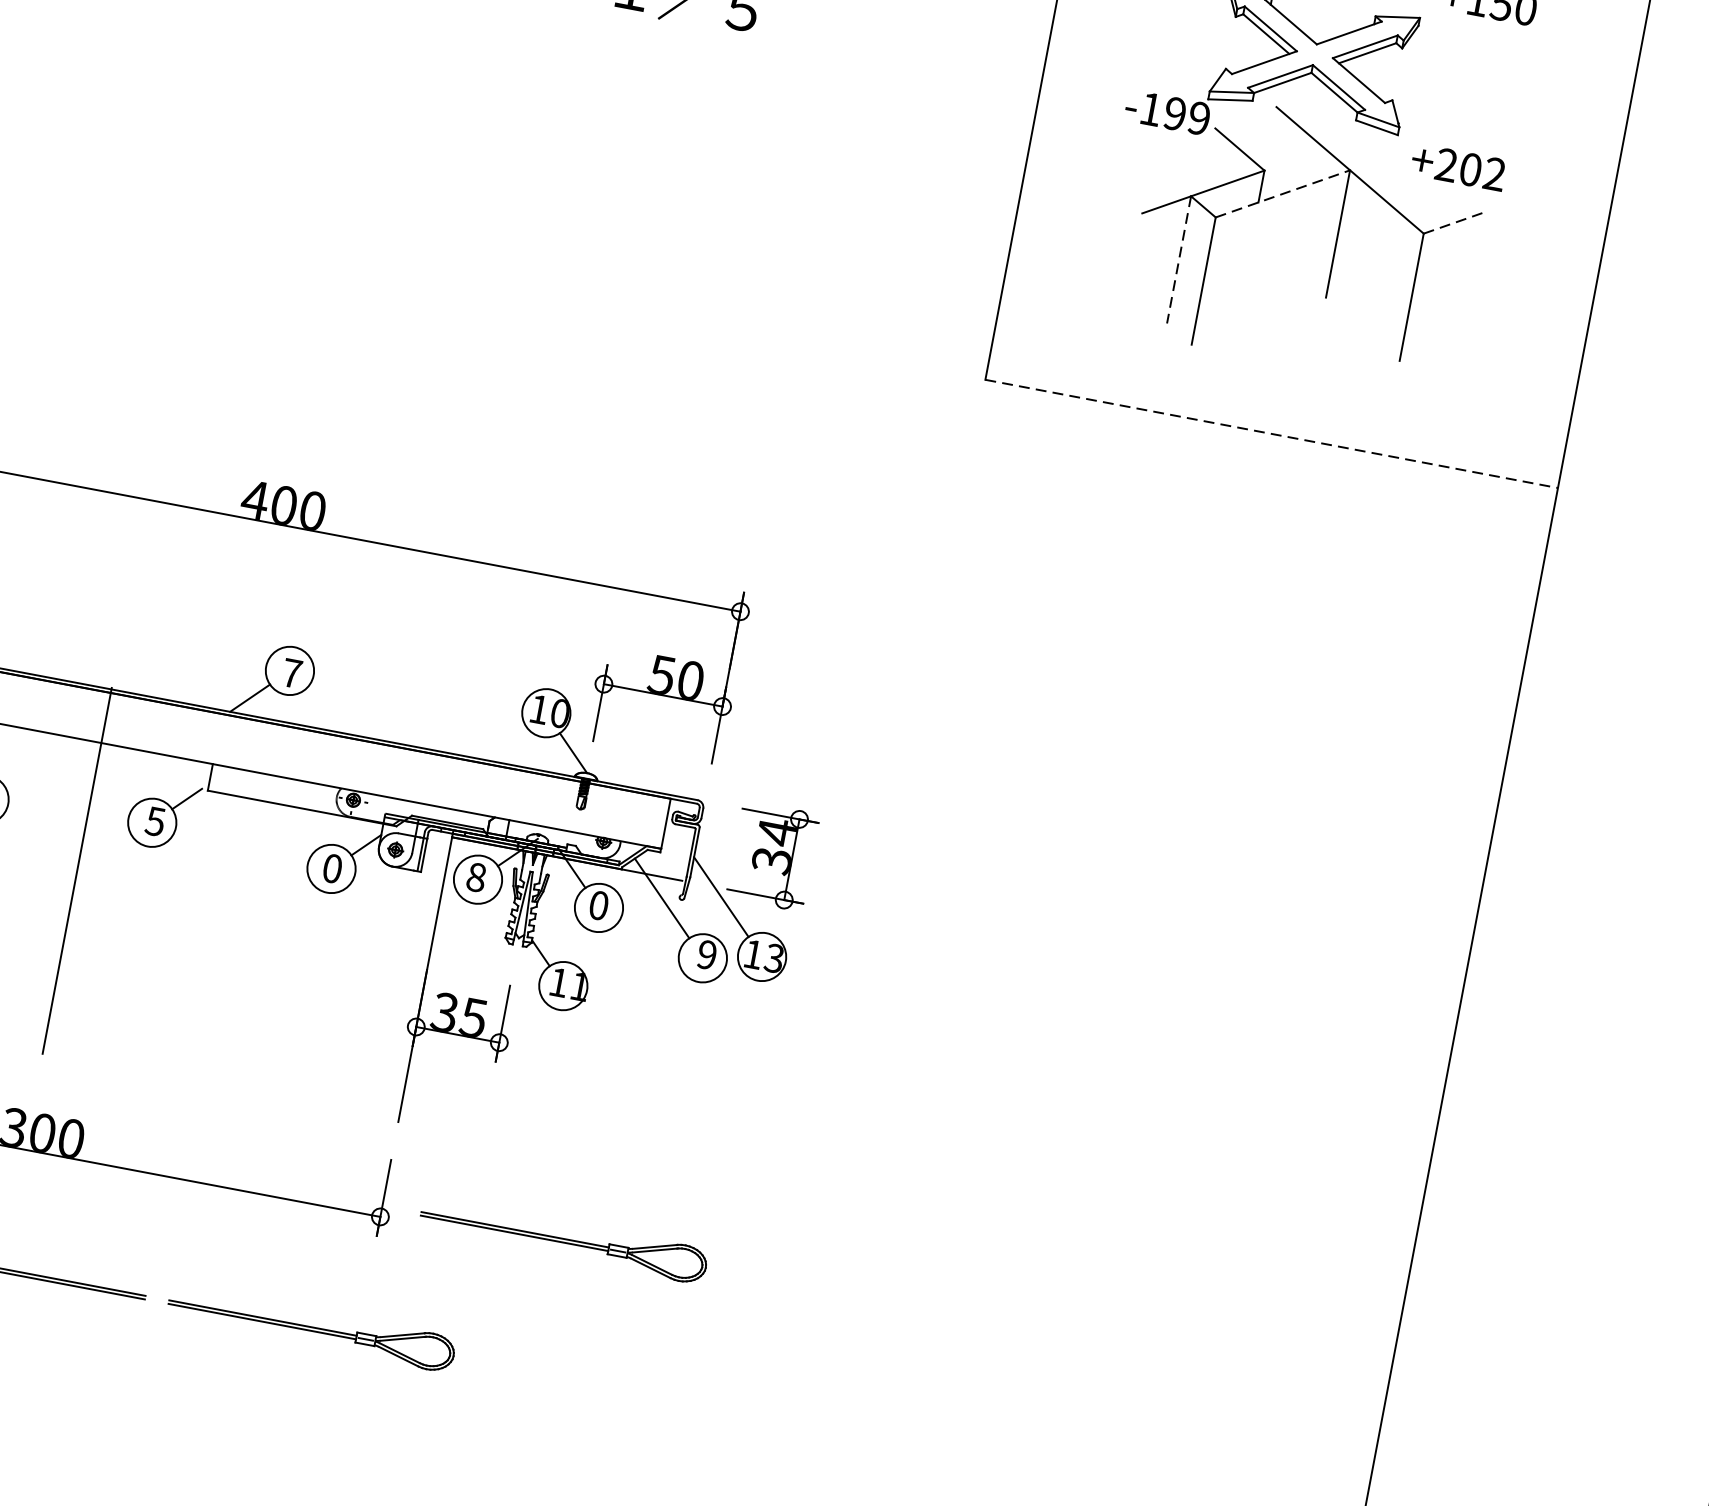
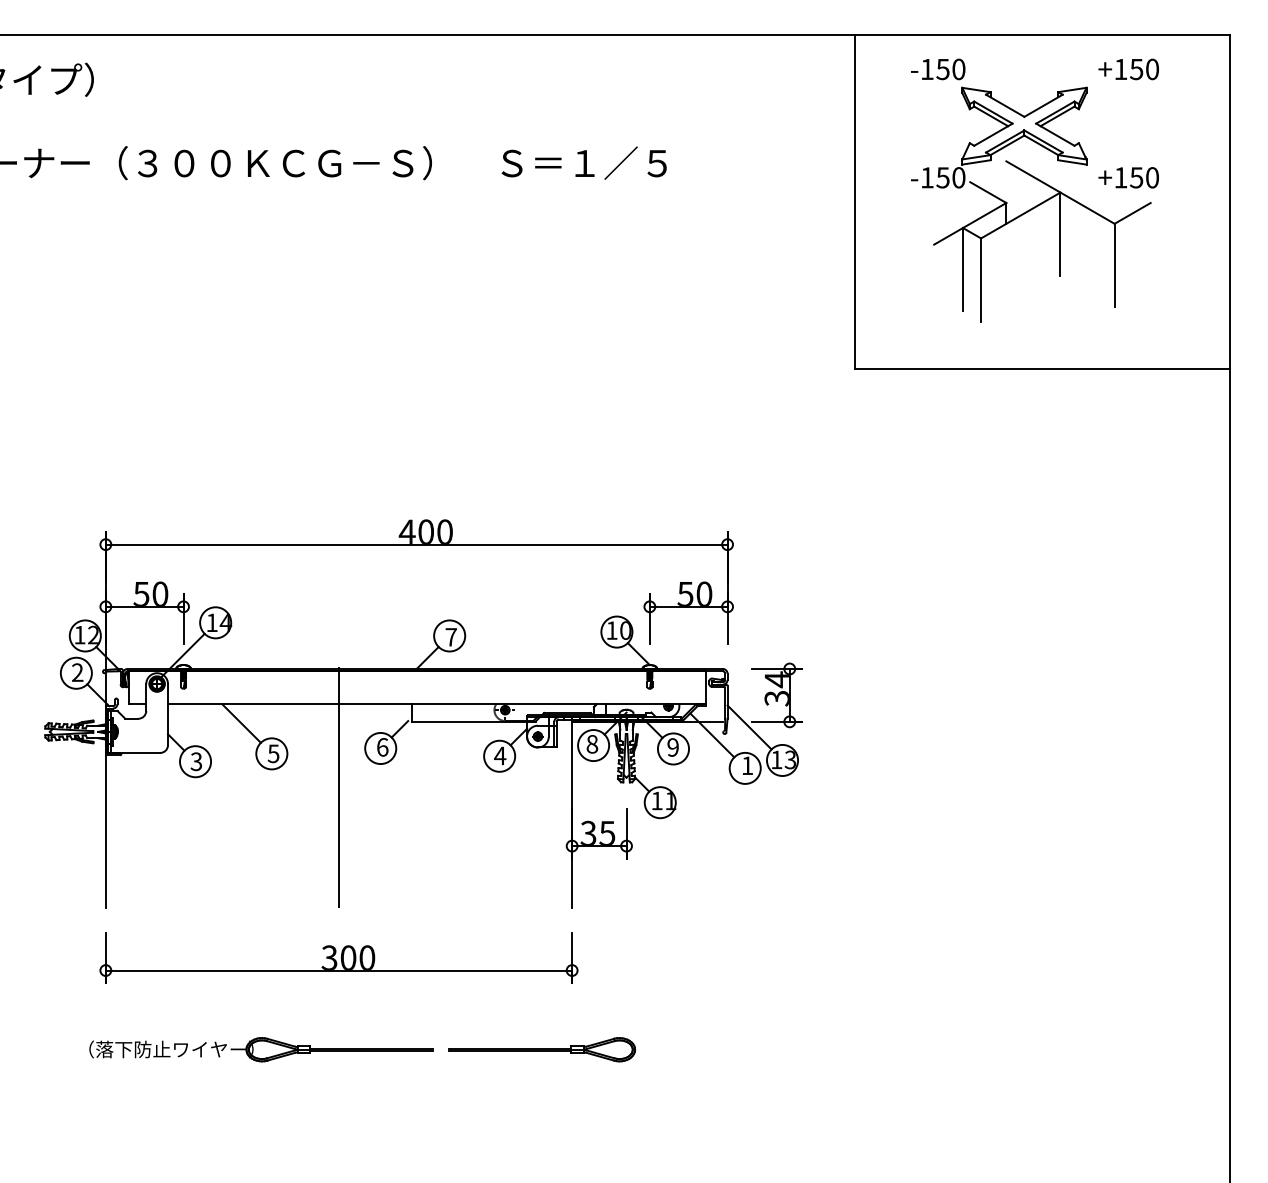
text: (1186, 115) -> (950, 177), -199 -> -150
text: (1470, 169) -> (1136, 177), +202 -> +150
line: (1282, 193) -> (1020, 215), dashed -> solid
line: (1453, 223) -> (1132, 213), dashed -> solid
line: (1178, 259) -> (962, 269), dashed -> solid
line: (1271, 433) -> (1042, 368), dashed -> solid
text: (155, 821) -> (382, 747), 5 -> 6
text: (333, 868) -> (500, 755), 0 -> 4
text: (597, 905) -> (672, 747), 0 -> 9
text: (707, 954) -> (747, 765), 9 -> 1
part: (564, 1240) -> (691, 963), removed

